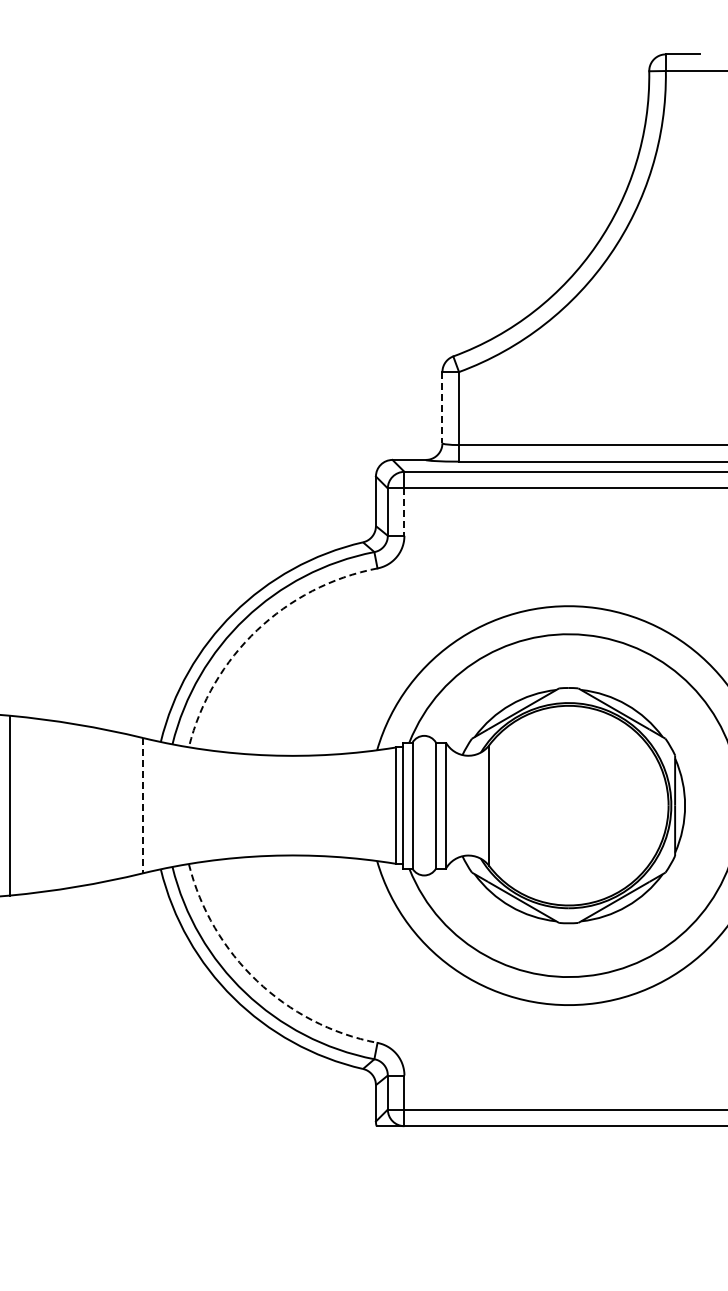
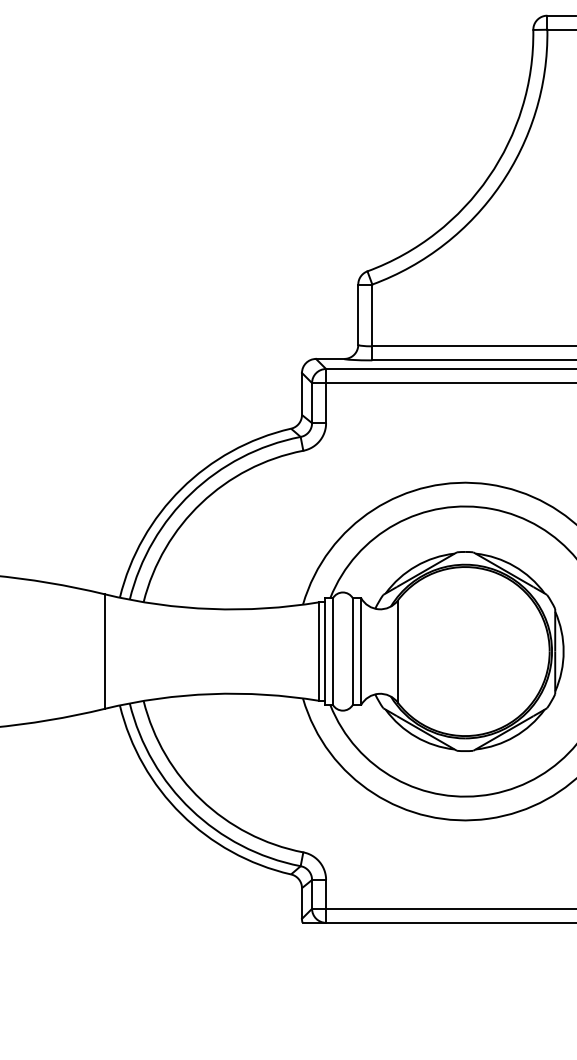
line: (442, 407) -> (358, 314), dashed -> solid
line: (404, 512) -> (326, 403), dashed -> solid
arc: (257, 630) -> (201, 503), dashed -> solid
line: (142, 805) -> (104, 651), dashed -> solid
arc: (257, 981) -> (201, 800), dashed -> solid

